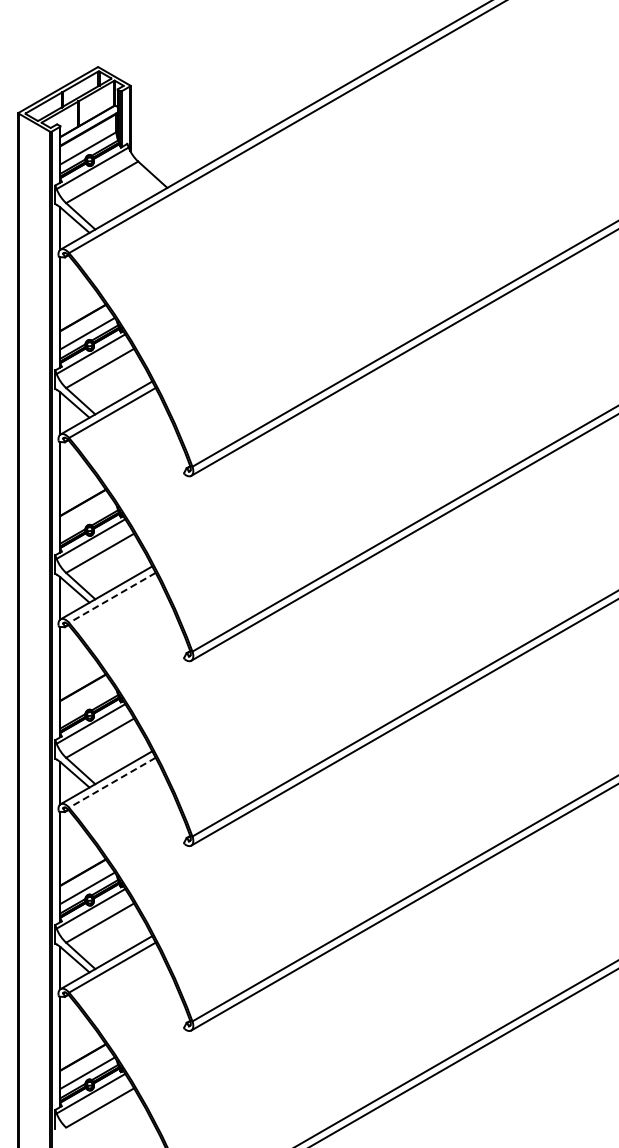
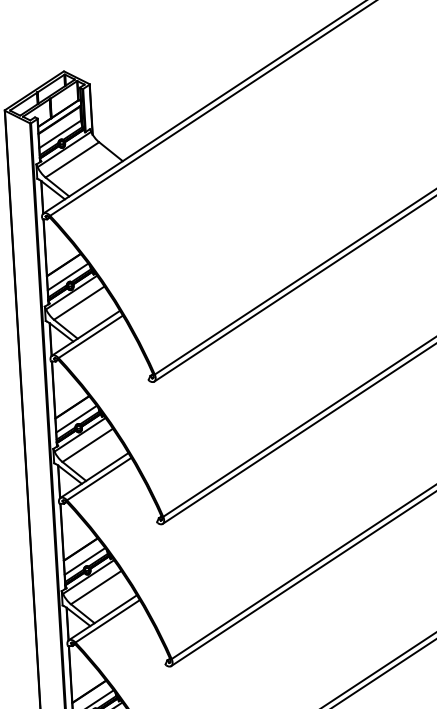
line: (87, 518) -> (76, 419), added
line: (112, 598) -> (99, 479), dashed -> solid
line: (87, 703) -> (84, 561), added
line: (112, 783) -> (107, 621), dashed -> solid

